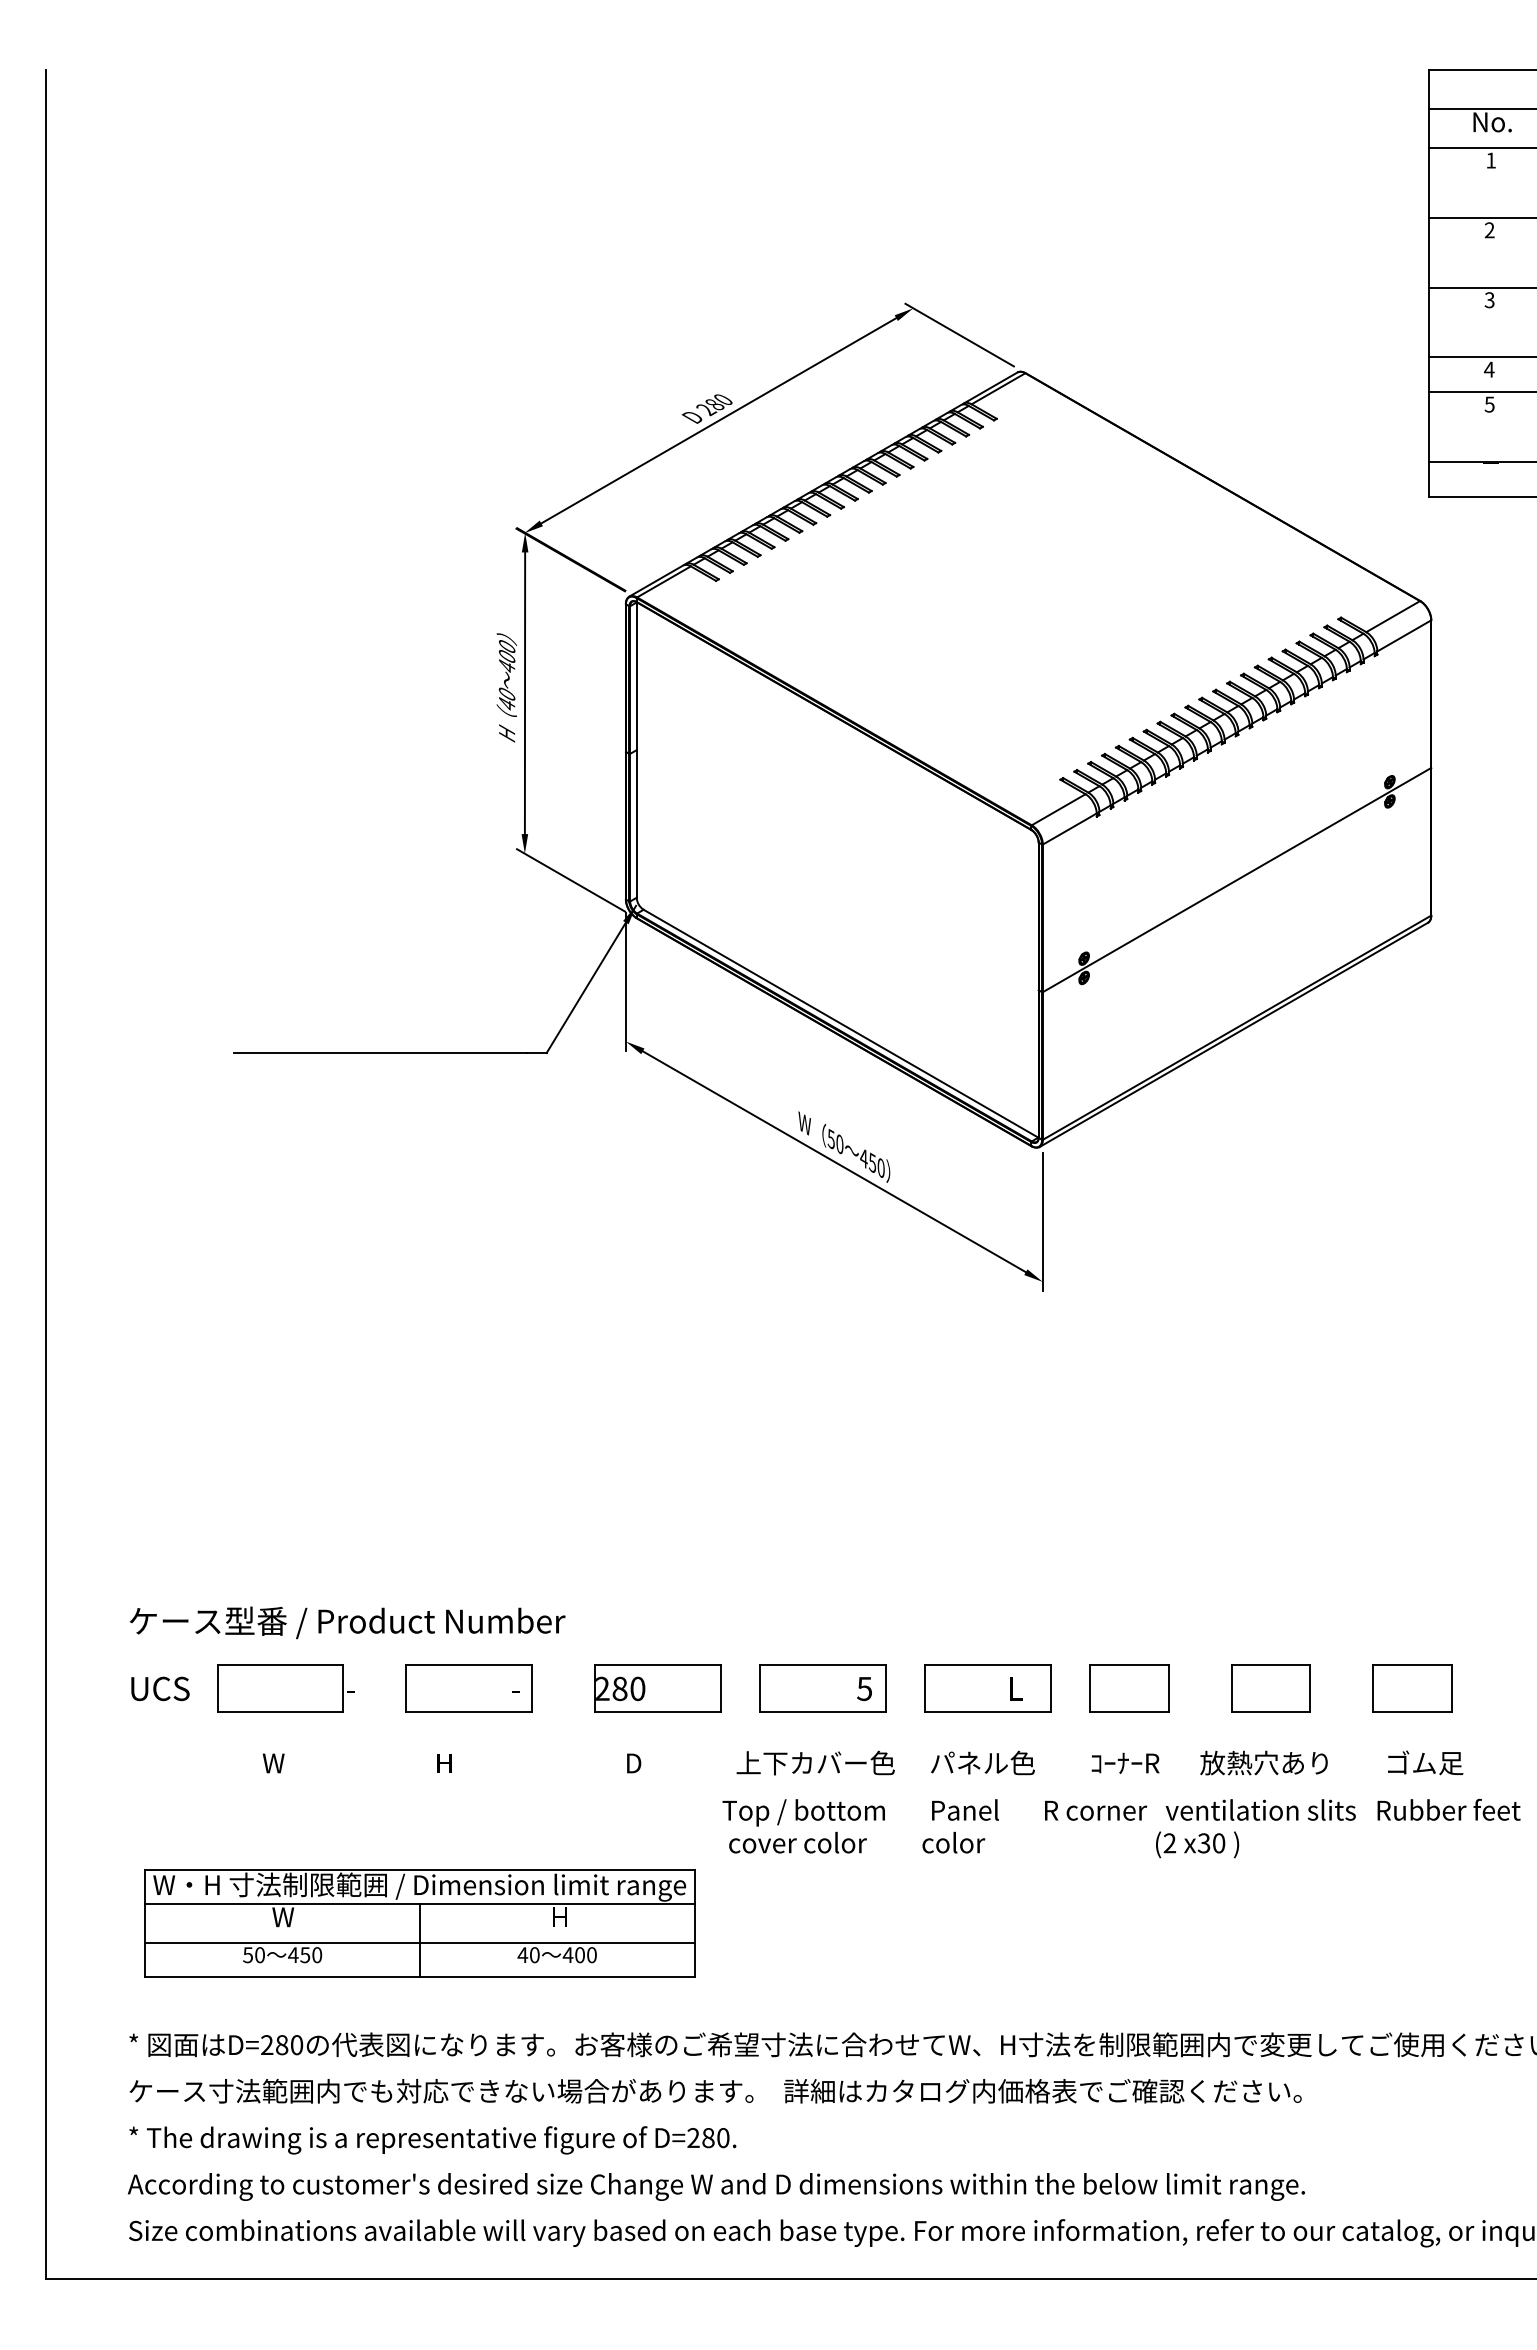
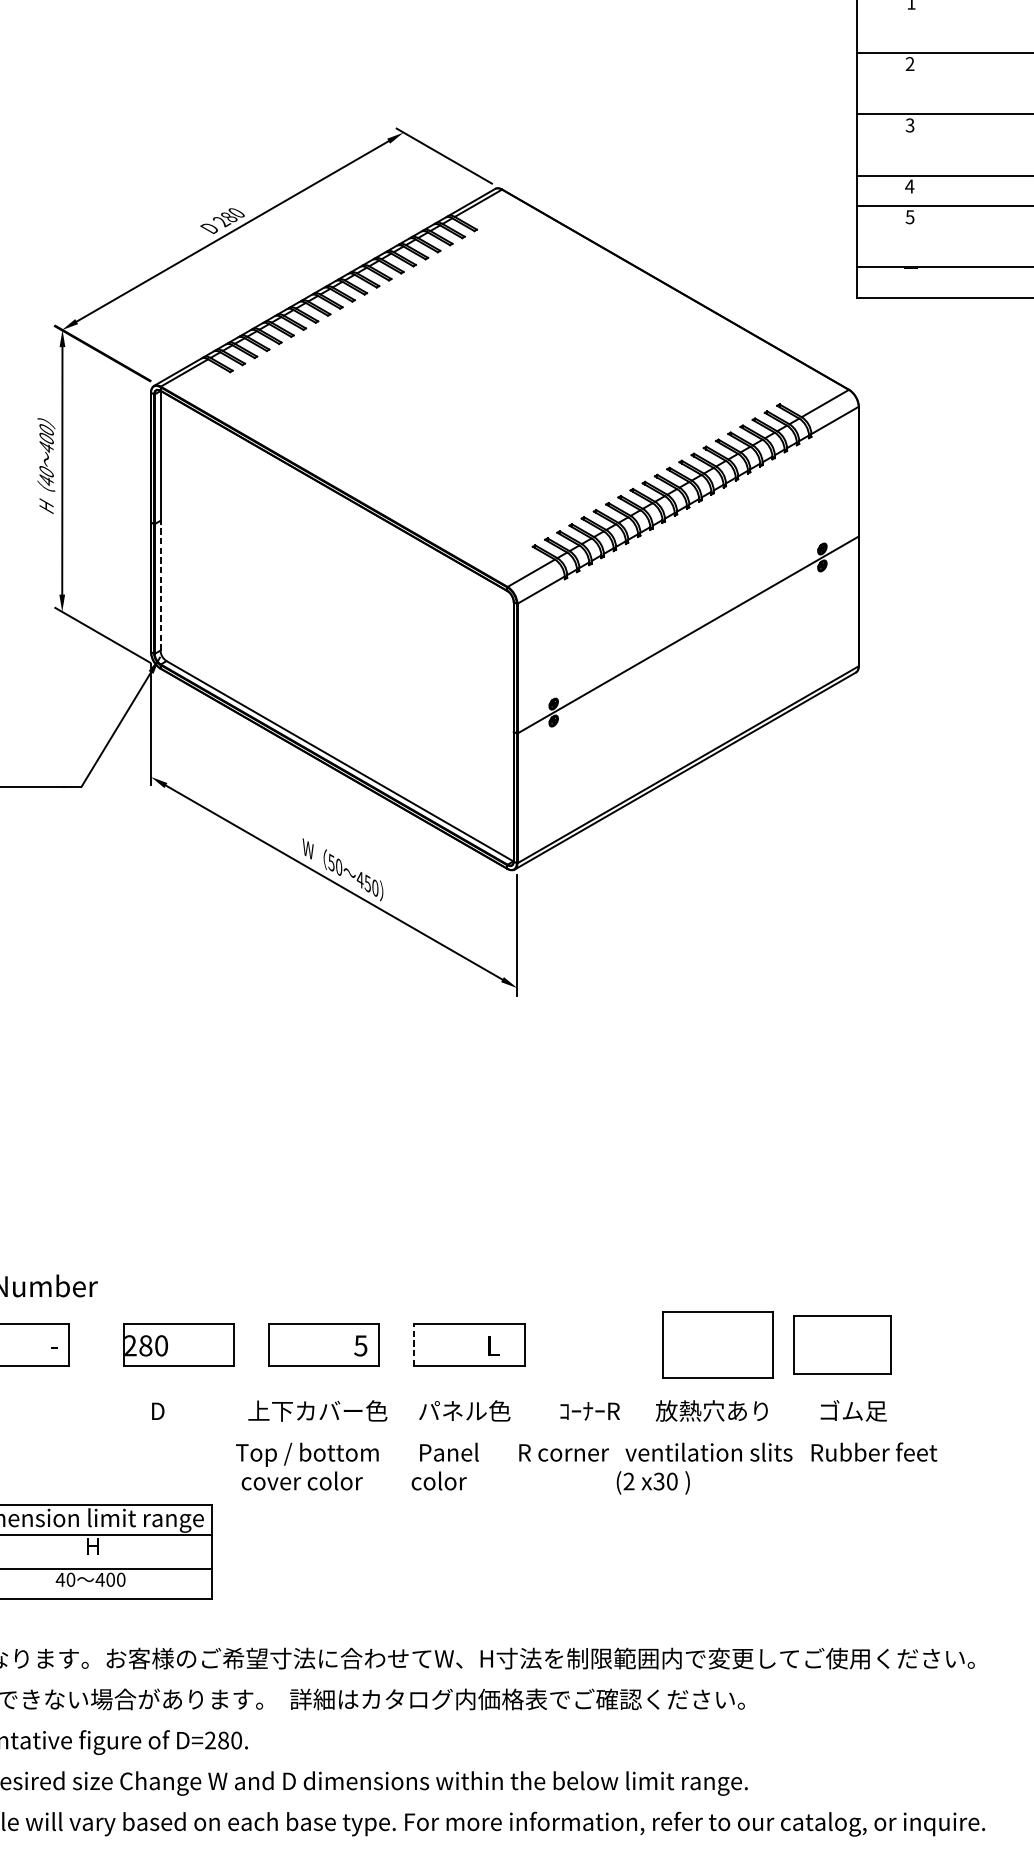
line: (636, 823) -> (160, 585), solid -> dashed
line: (925, 1688) -> (414, 1345), solid -> dashed
part: (1129, 1688) -> (593, 1345), removed
part: (1270, 1688) -> (717, 1345), size x1.6
part: (1412, 1688) -> (842, 1345), size x1.4

